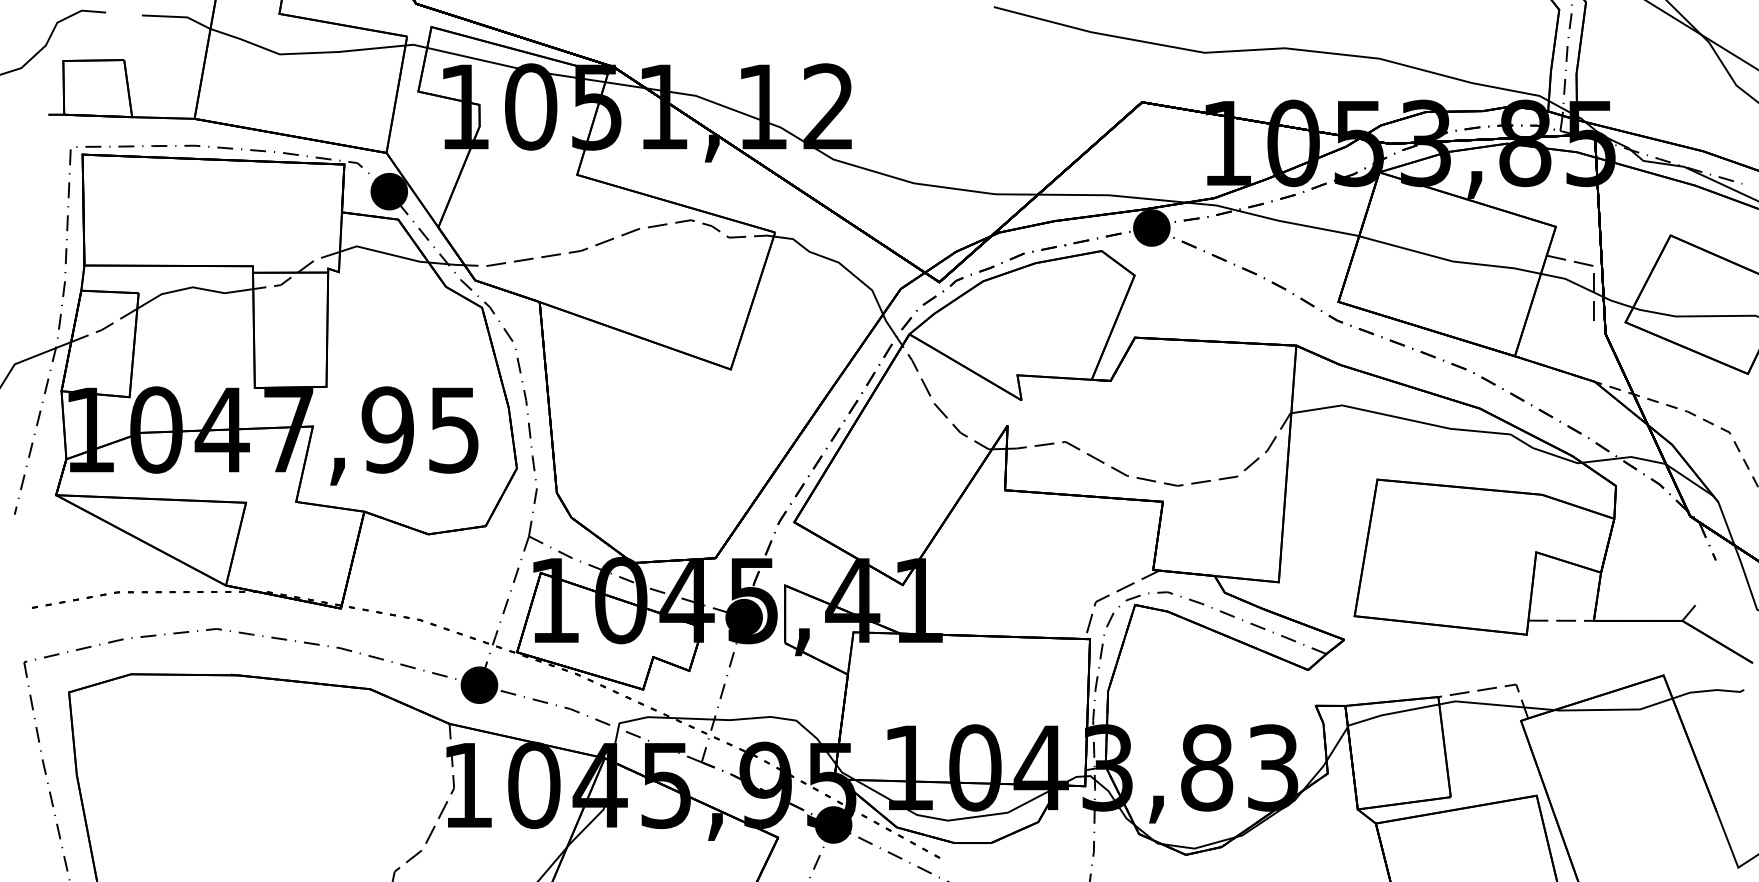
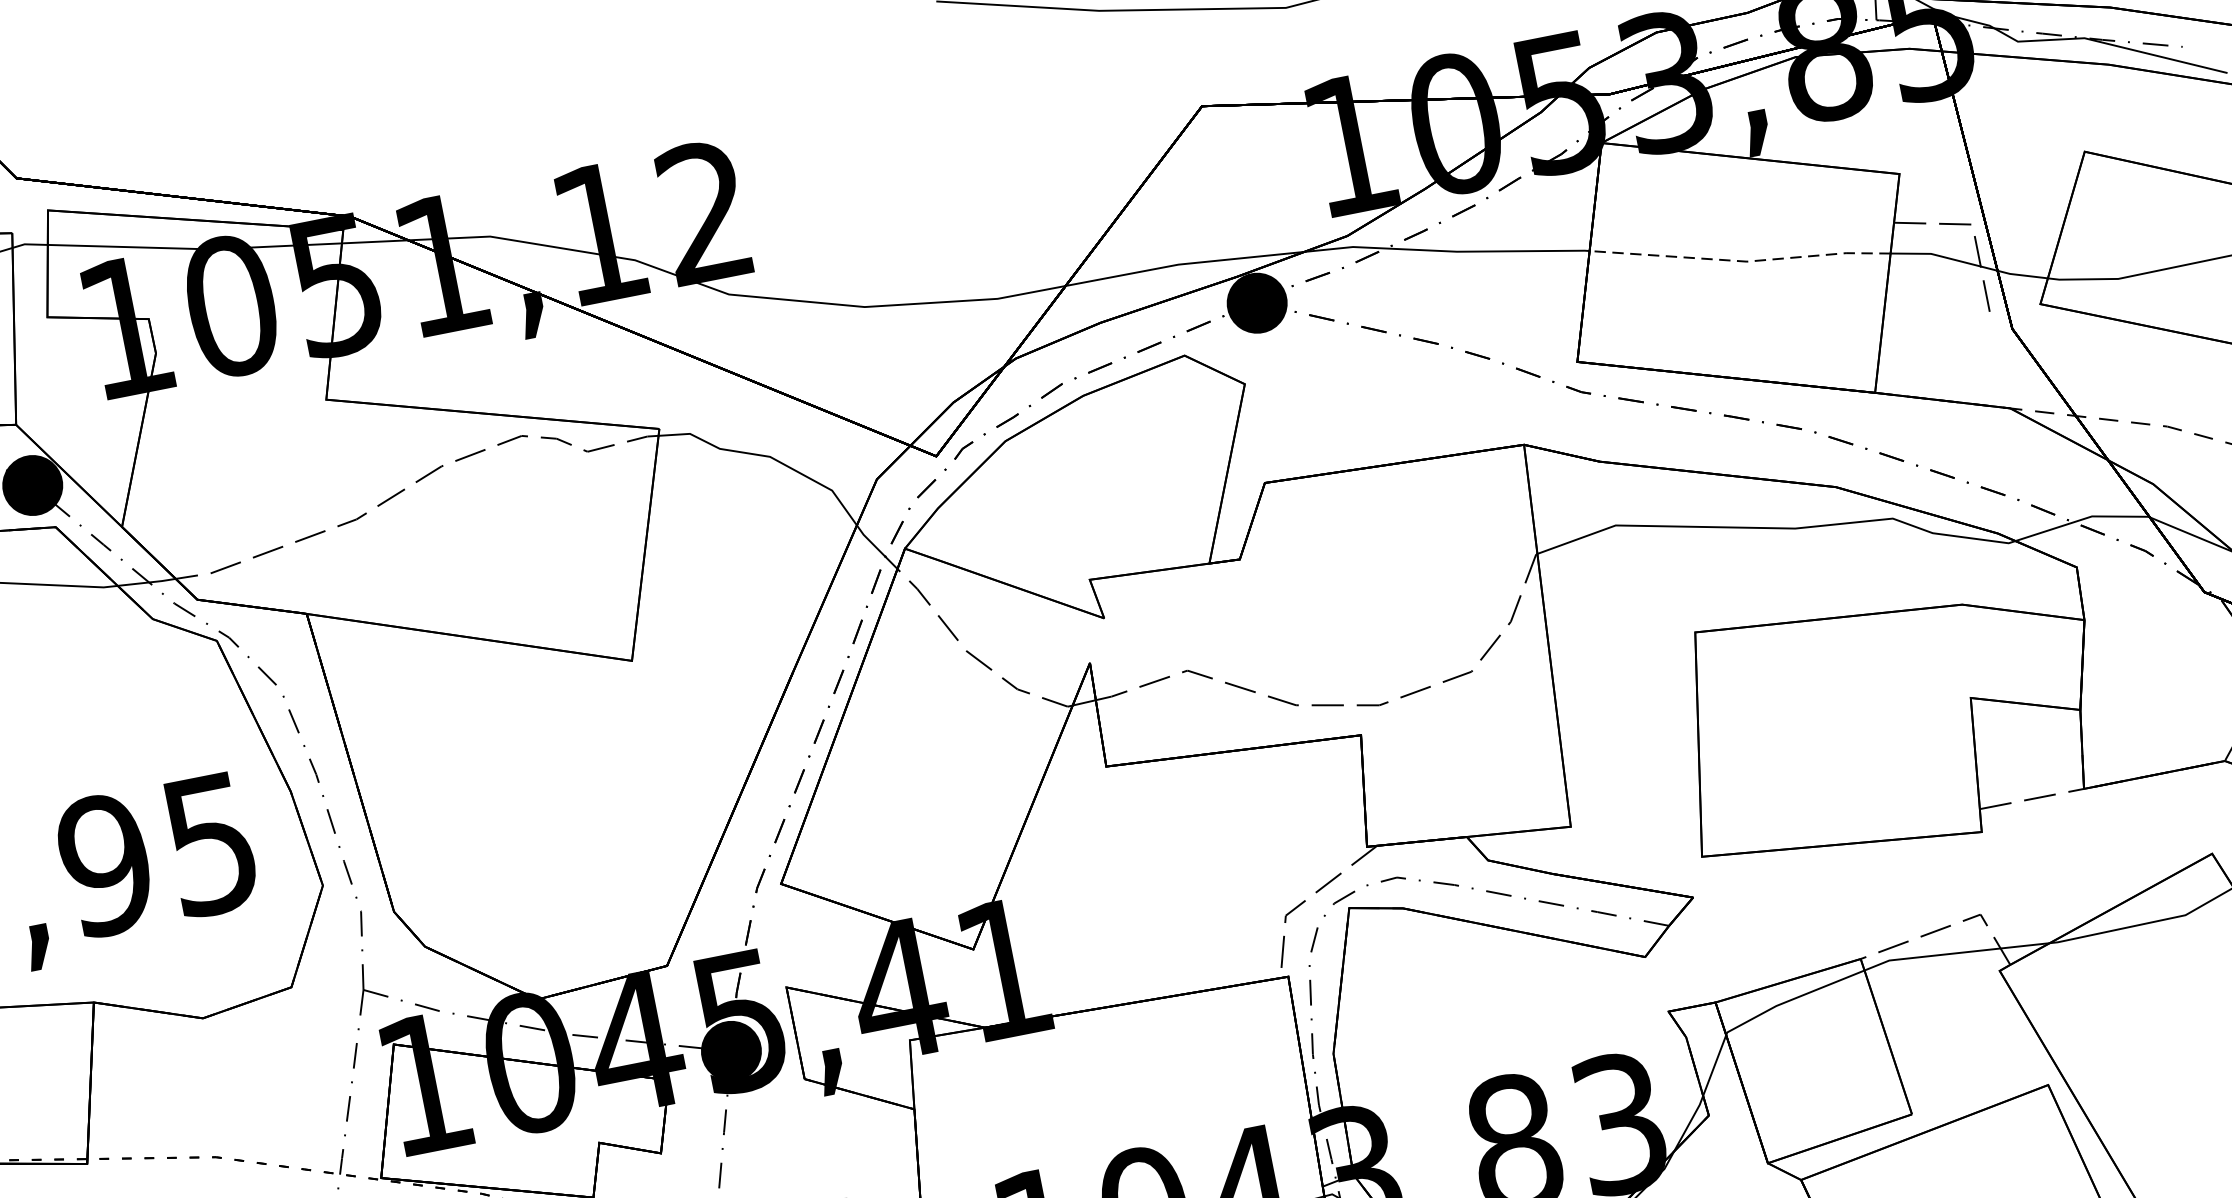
line: (1450, 260) -> (1742, 260), solid -> dashed

